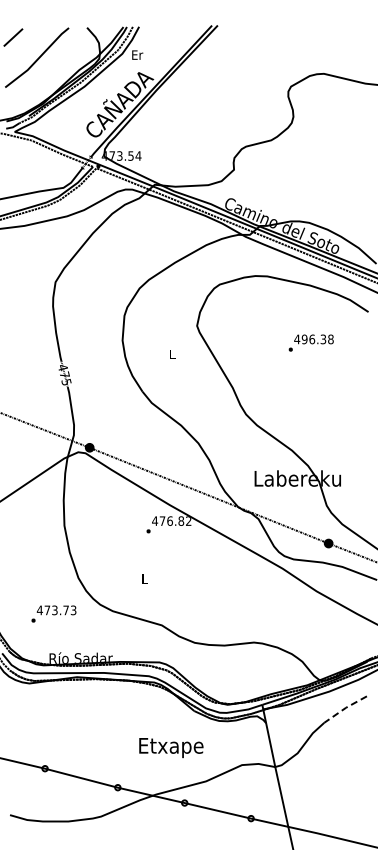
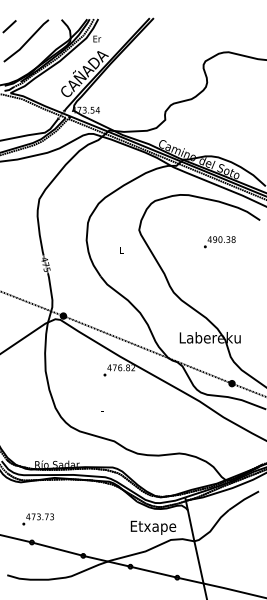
text: (312, 338) -> (220, 238), 496.38 -> 490.38
text: (53, 613) -> (37, 519), moved
line: (345, 708) -> (243, 500), dashed -> solid
text: (171, 748) -> (153, 528), moved

